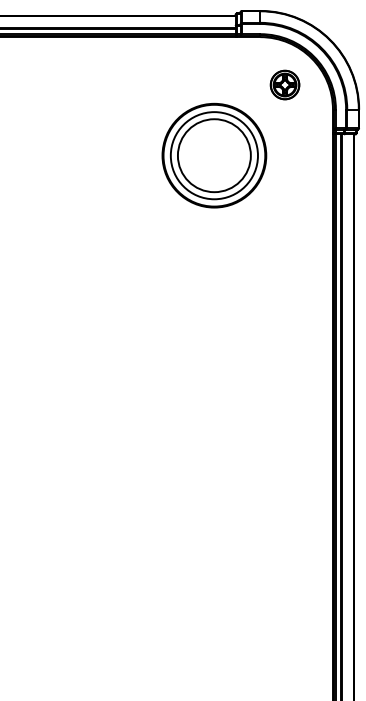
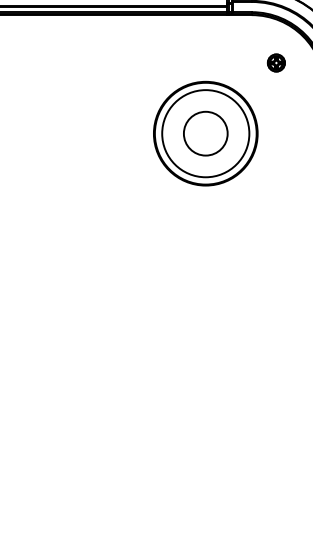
part: (284, 84) -> (275, 62), size x0.6
circle: (213, 155) -> (204, 133), size x0.6

